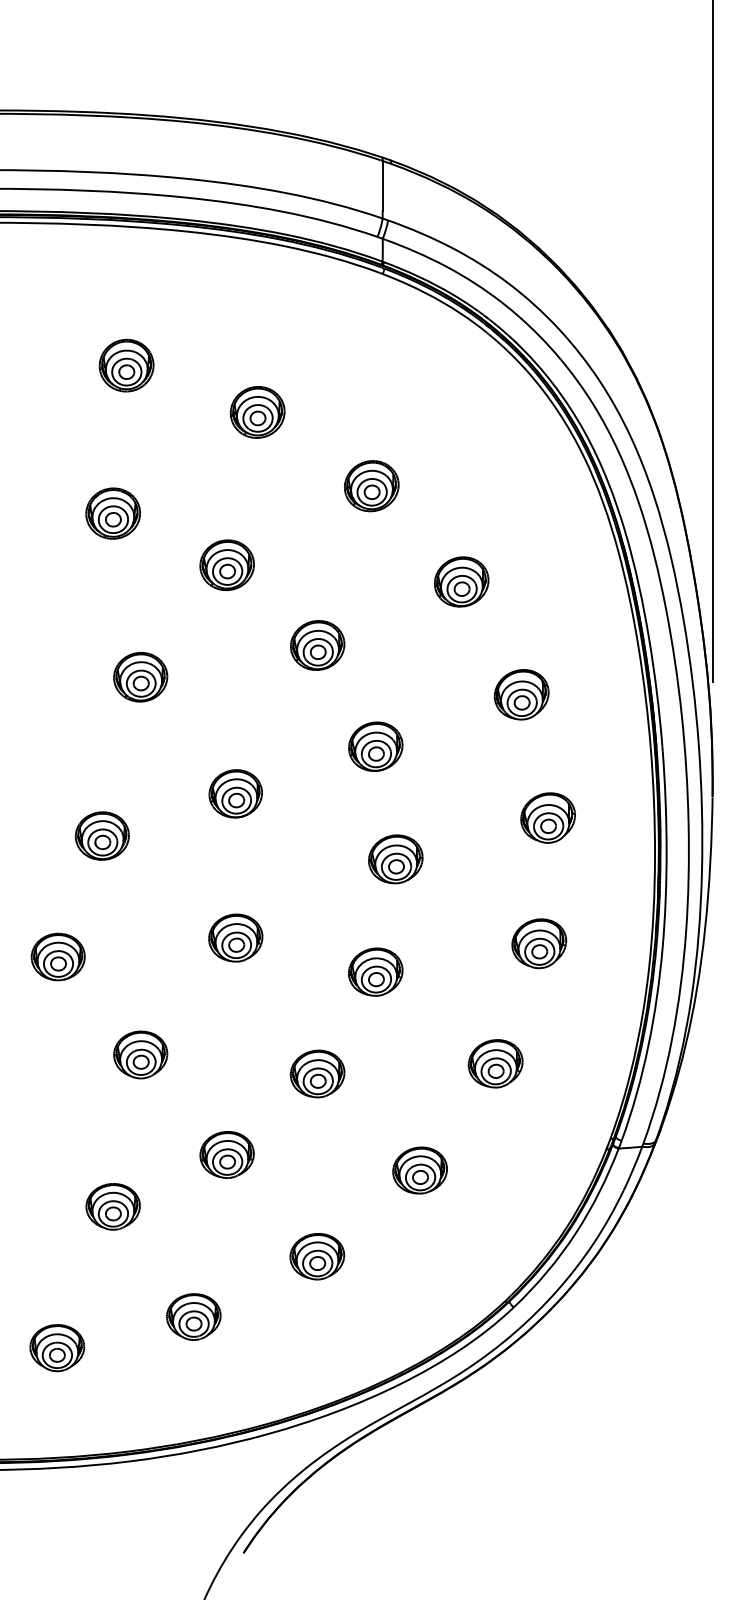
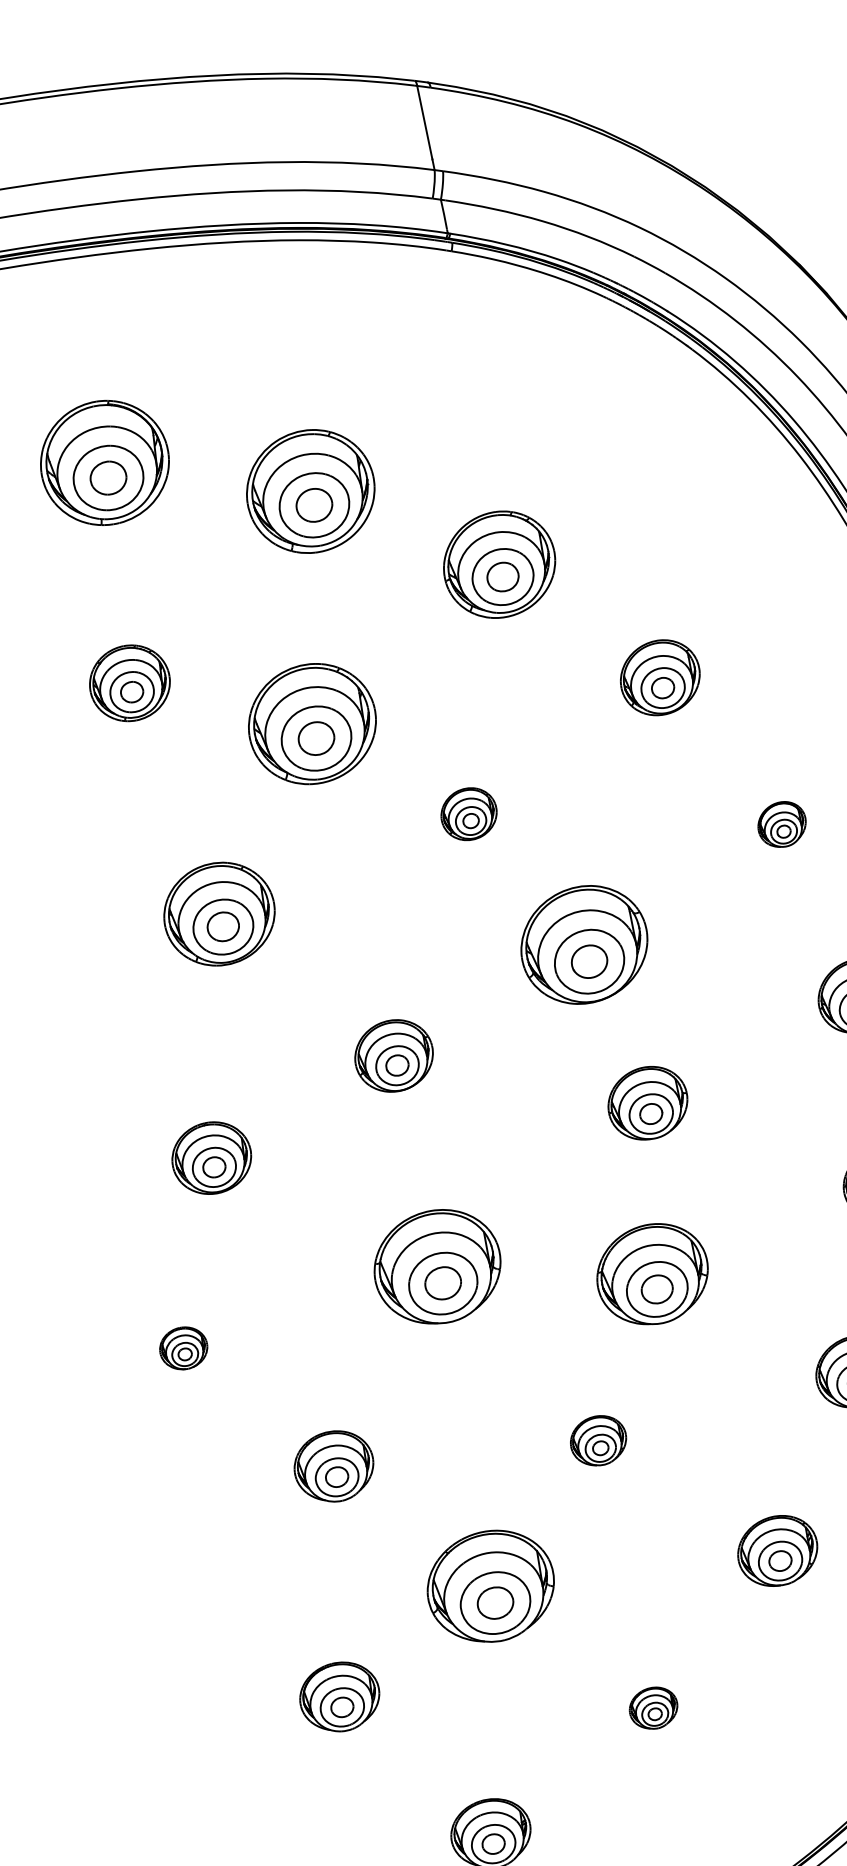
part: (126, 365) -> (104, 462), size x1.6
part: (257, 412) -> (310, 491), size x1.6
part: (371, 486) -> (499, 565), size x1.4
part: (226, 565) -> (311, 724), size x1.6
part: (317, 645) -> (468, 814), size x0.7
part: (140, 677) -> (219, 914), size x1.4
part: (521, 694) -> (781, 824), size x0.6
part: (375, 746) -> (584, 944), size x1.6
part: (235, 937) -> (437, 1266), size x1.6
part: (57, 956) -> (182, 1347), size x0.6
part: (375, 971) -> (652, 1273), size x1.4
part: (317, 1073) -> (598, 1440), size x0.7
part: (226, 1154) -> (489, 1586), size x1.6
part: (317, 1256) -> (653, 1707), size x0.6

